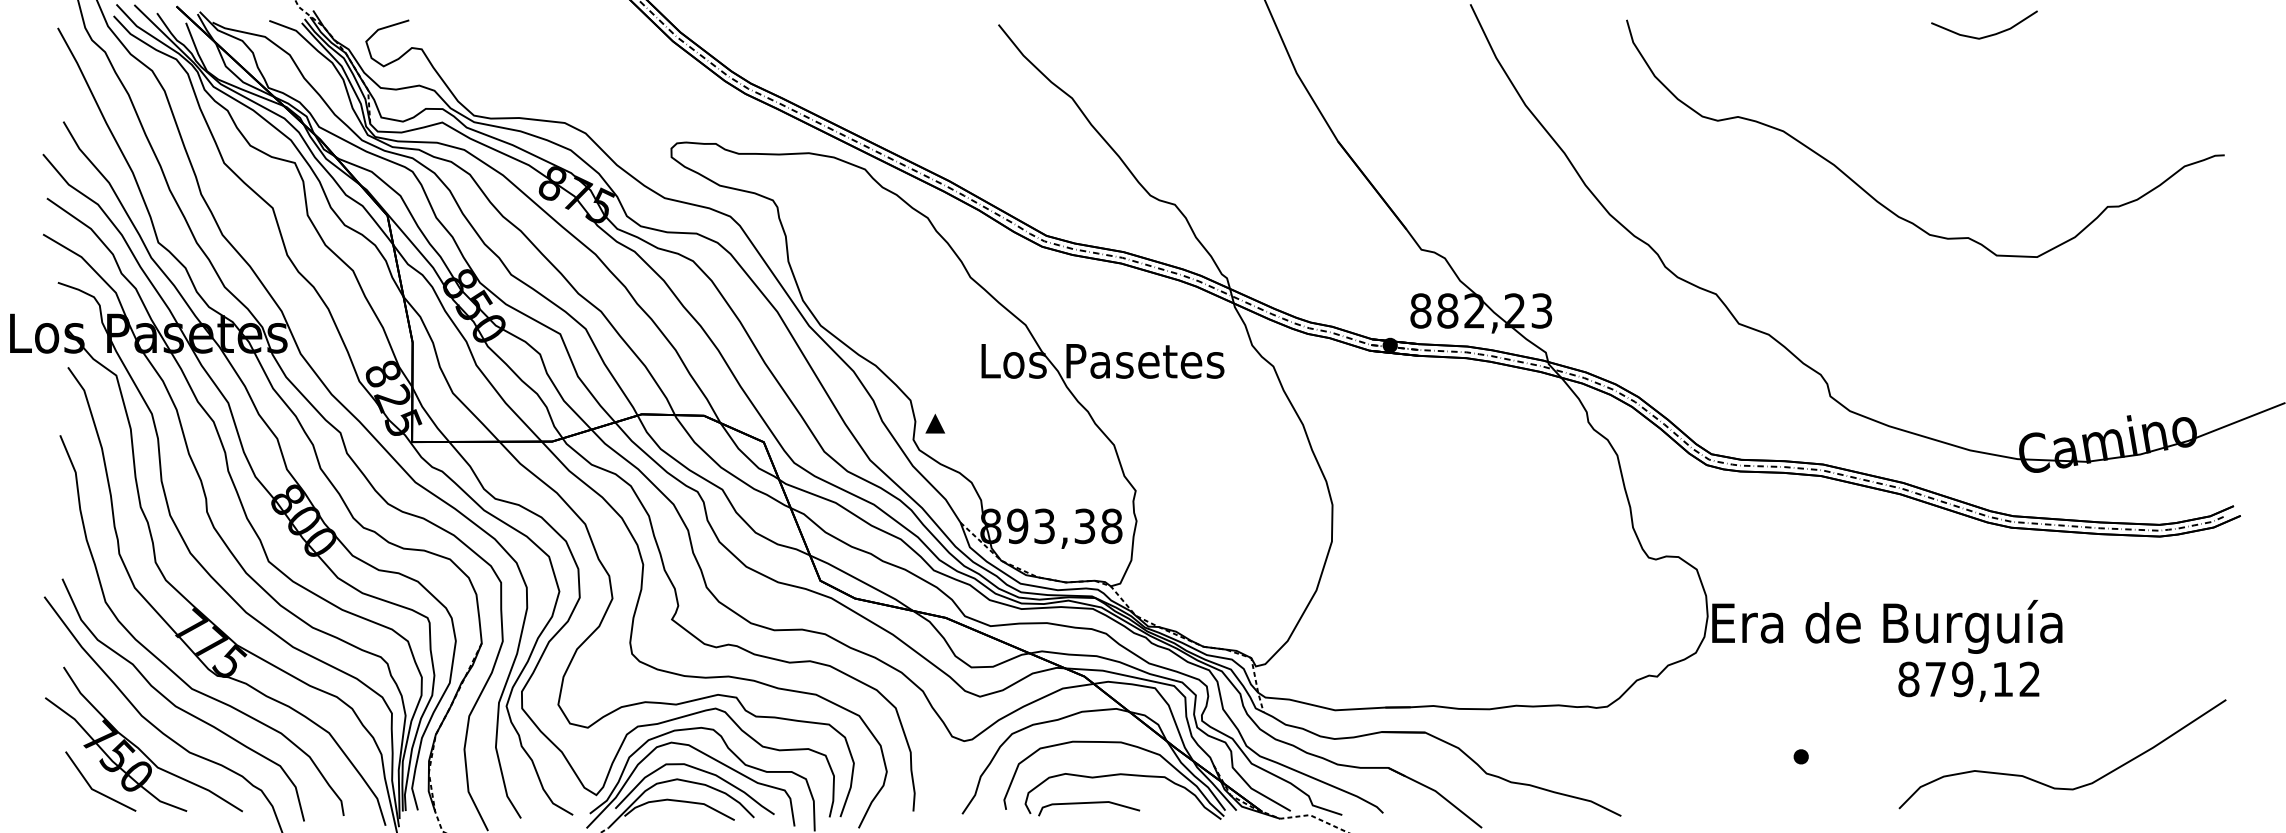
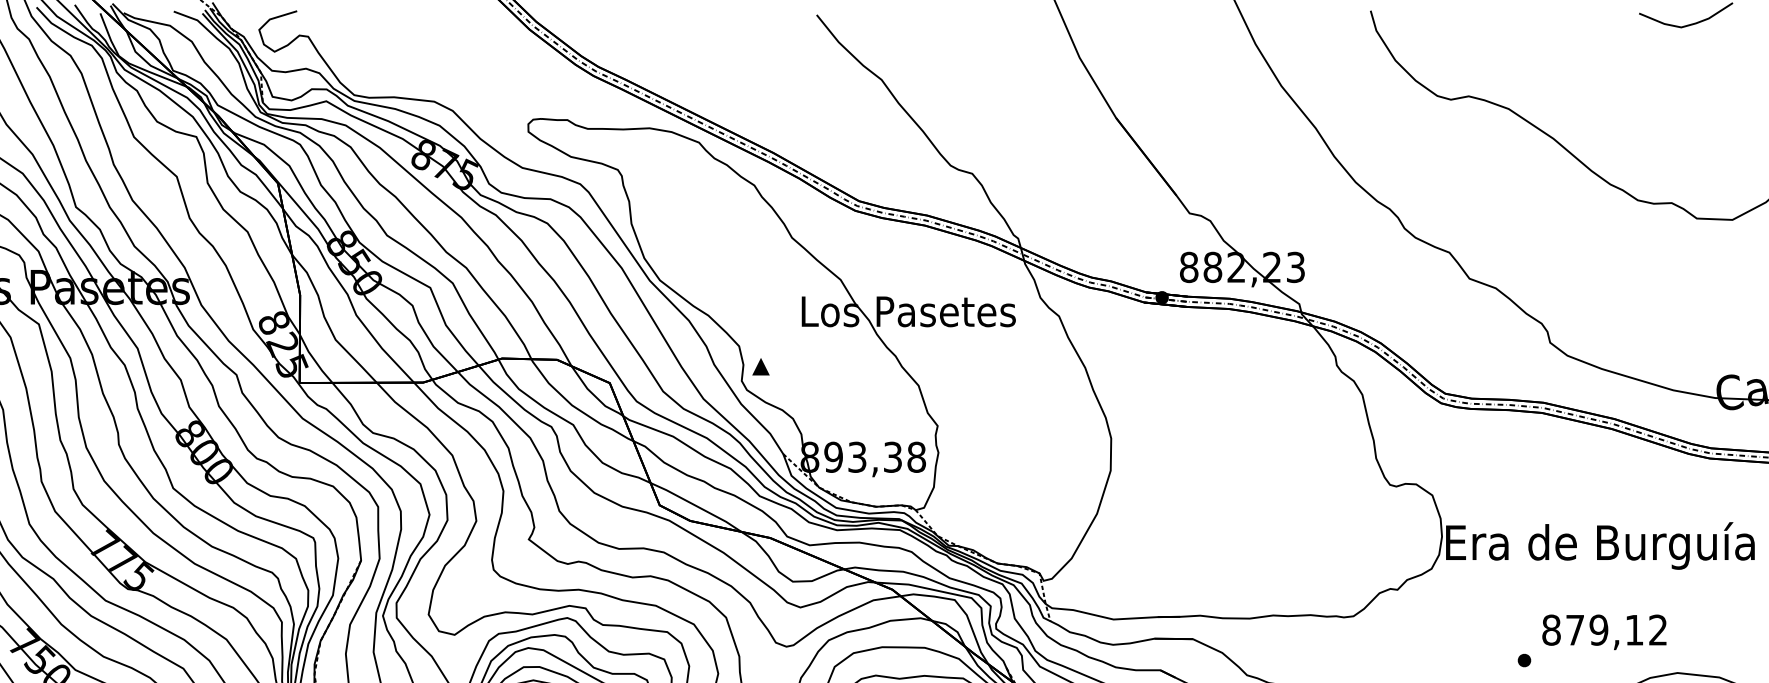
text: (1968, 681) -> (1604, 632), moved

